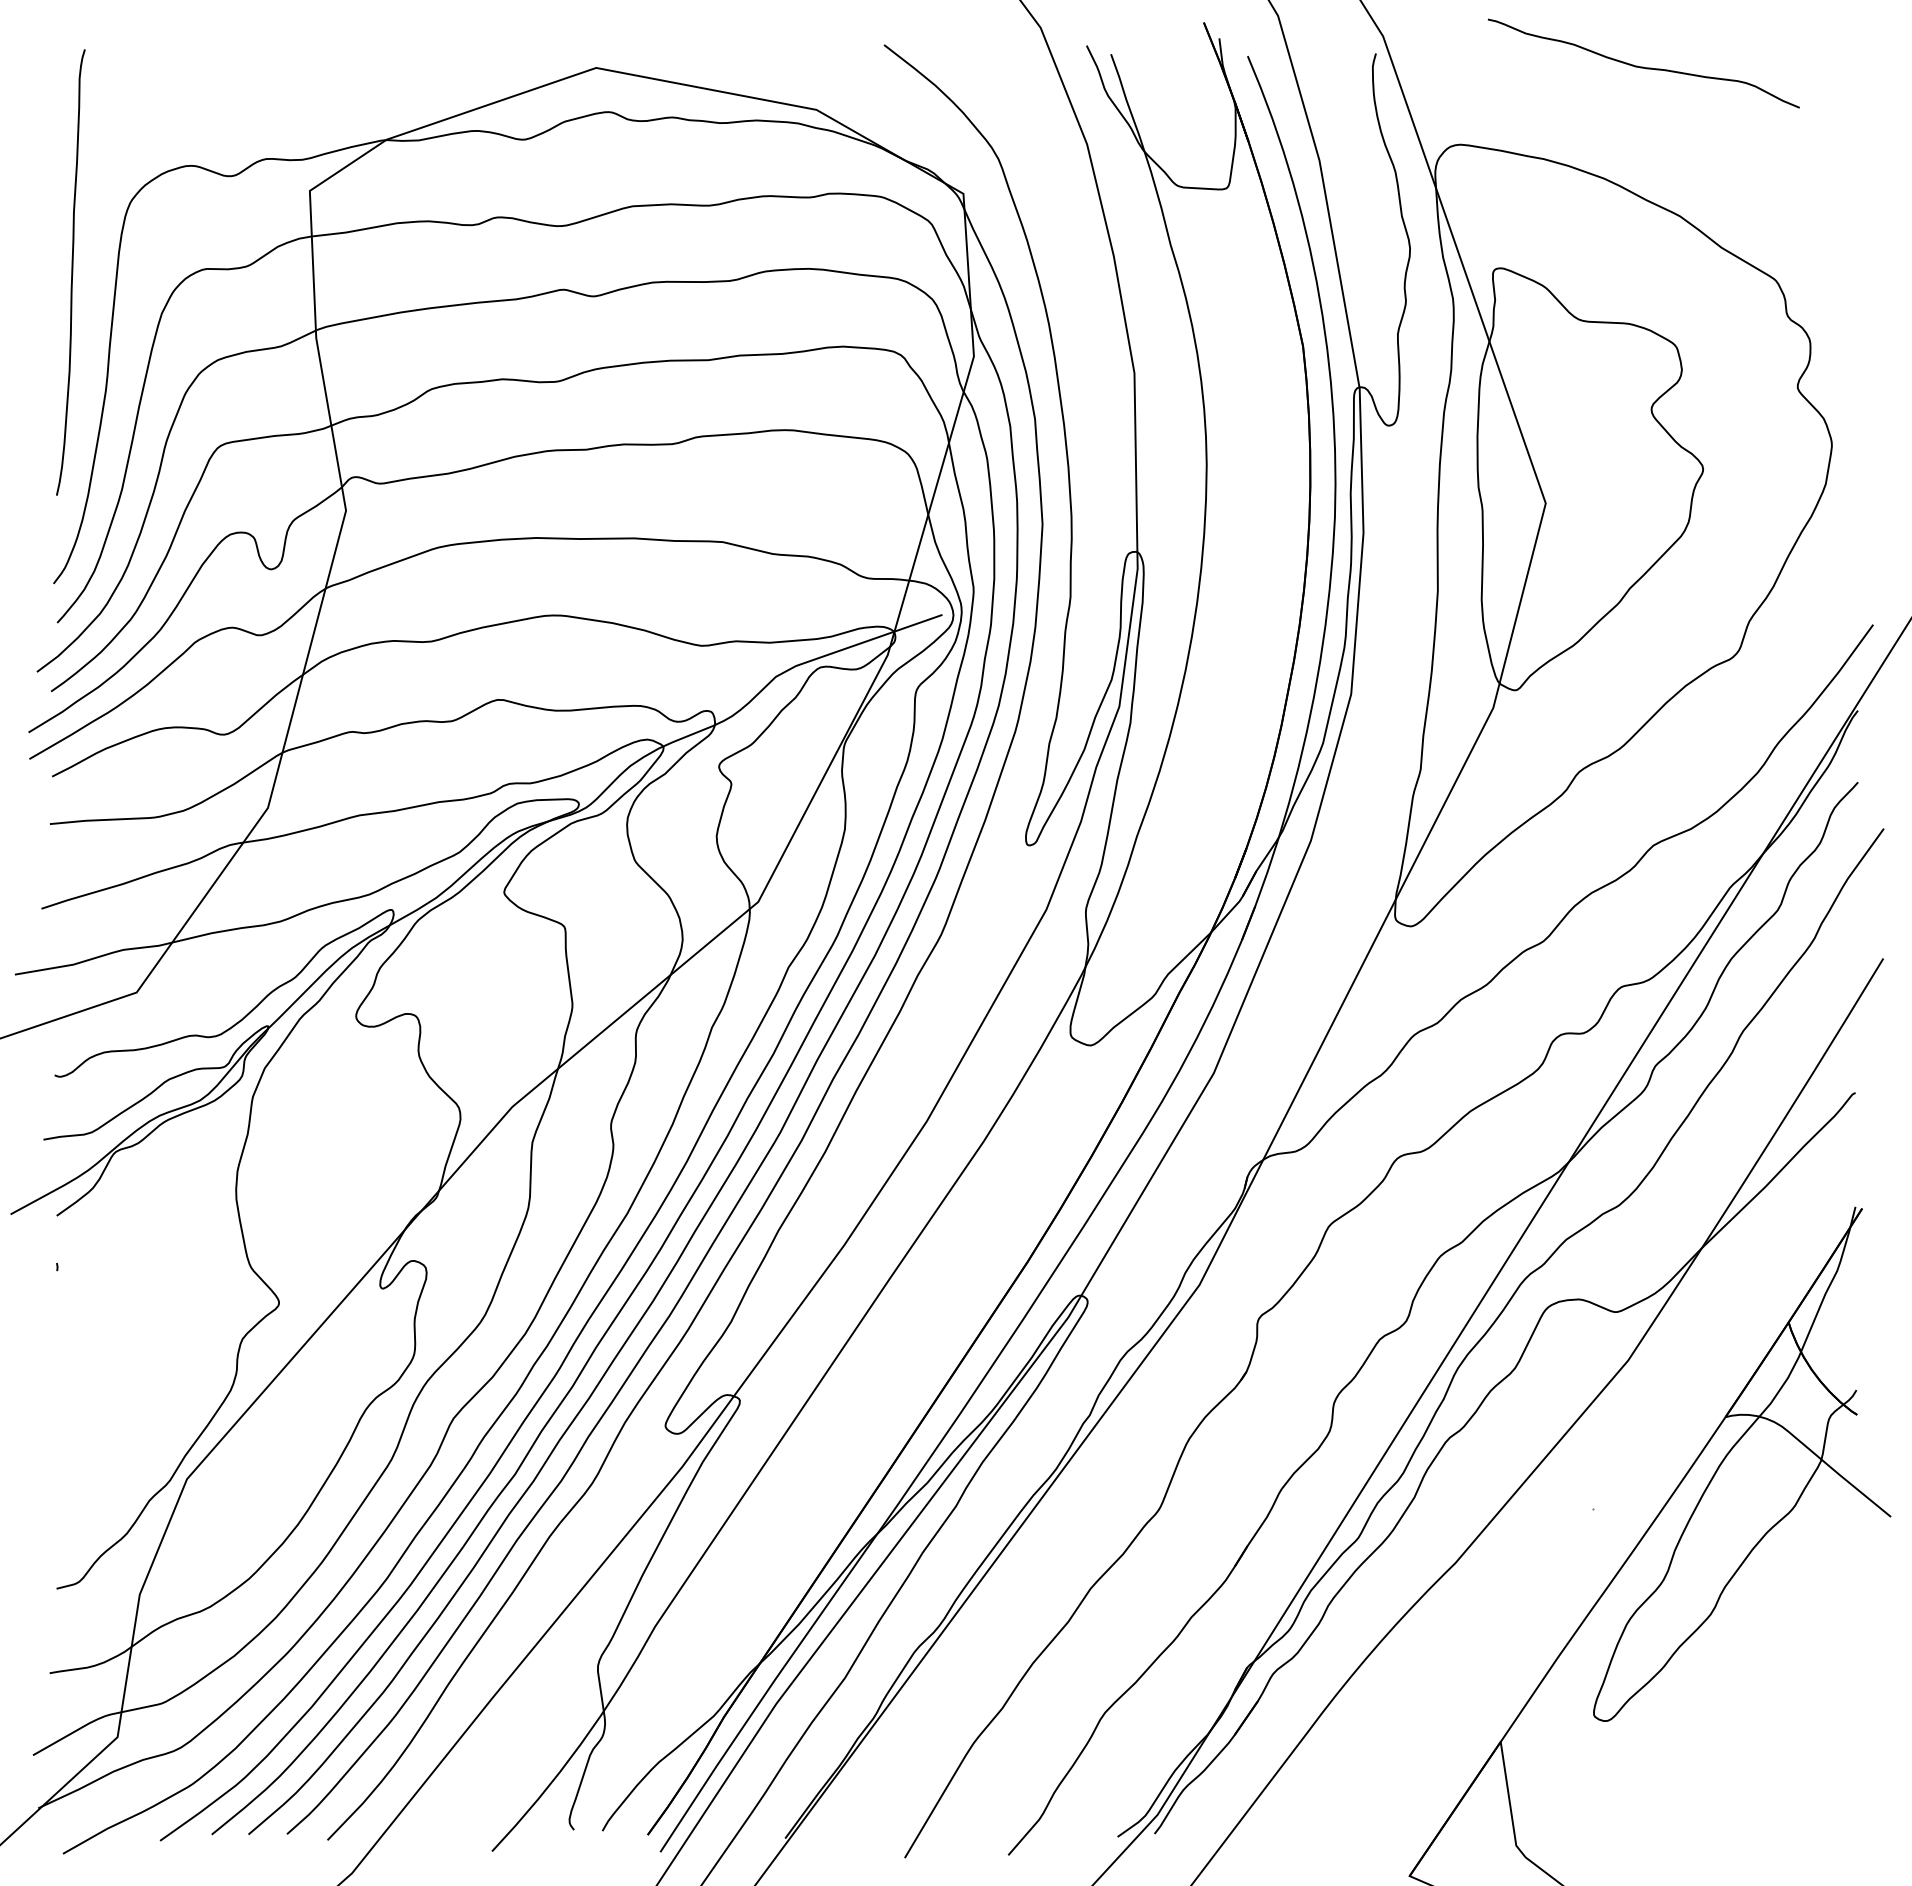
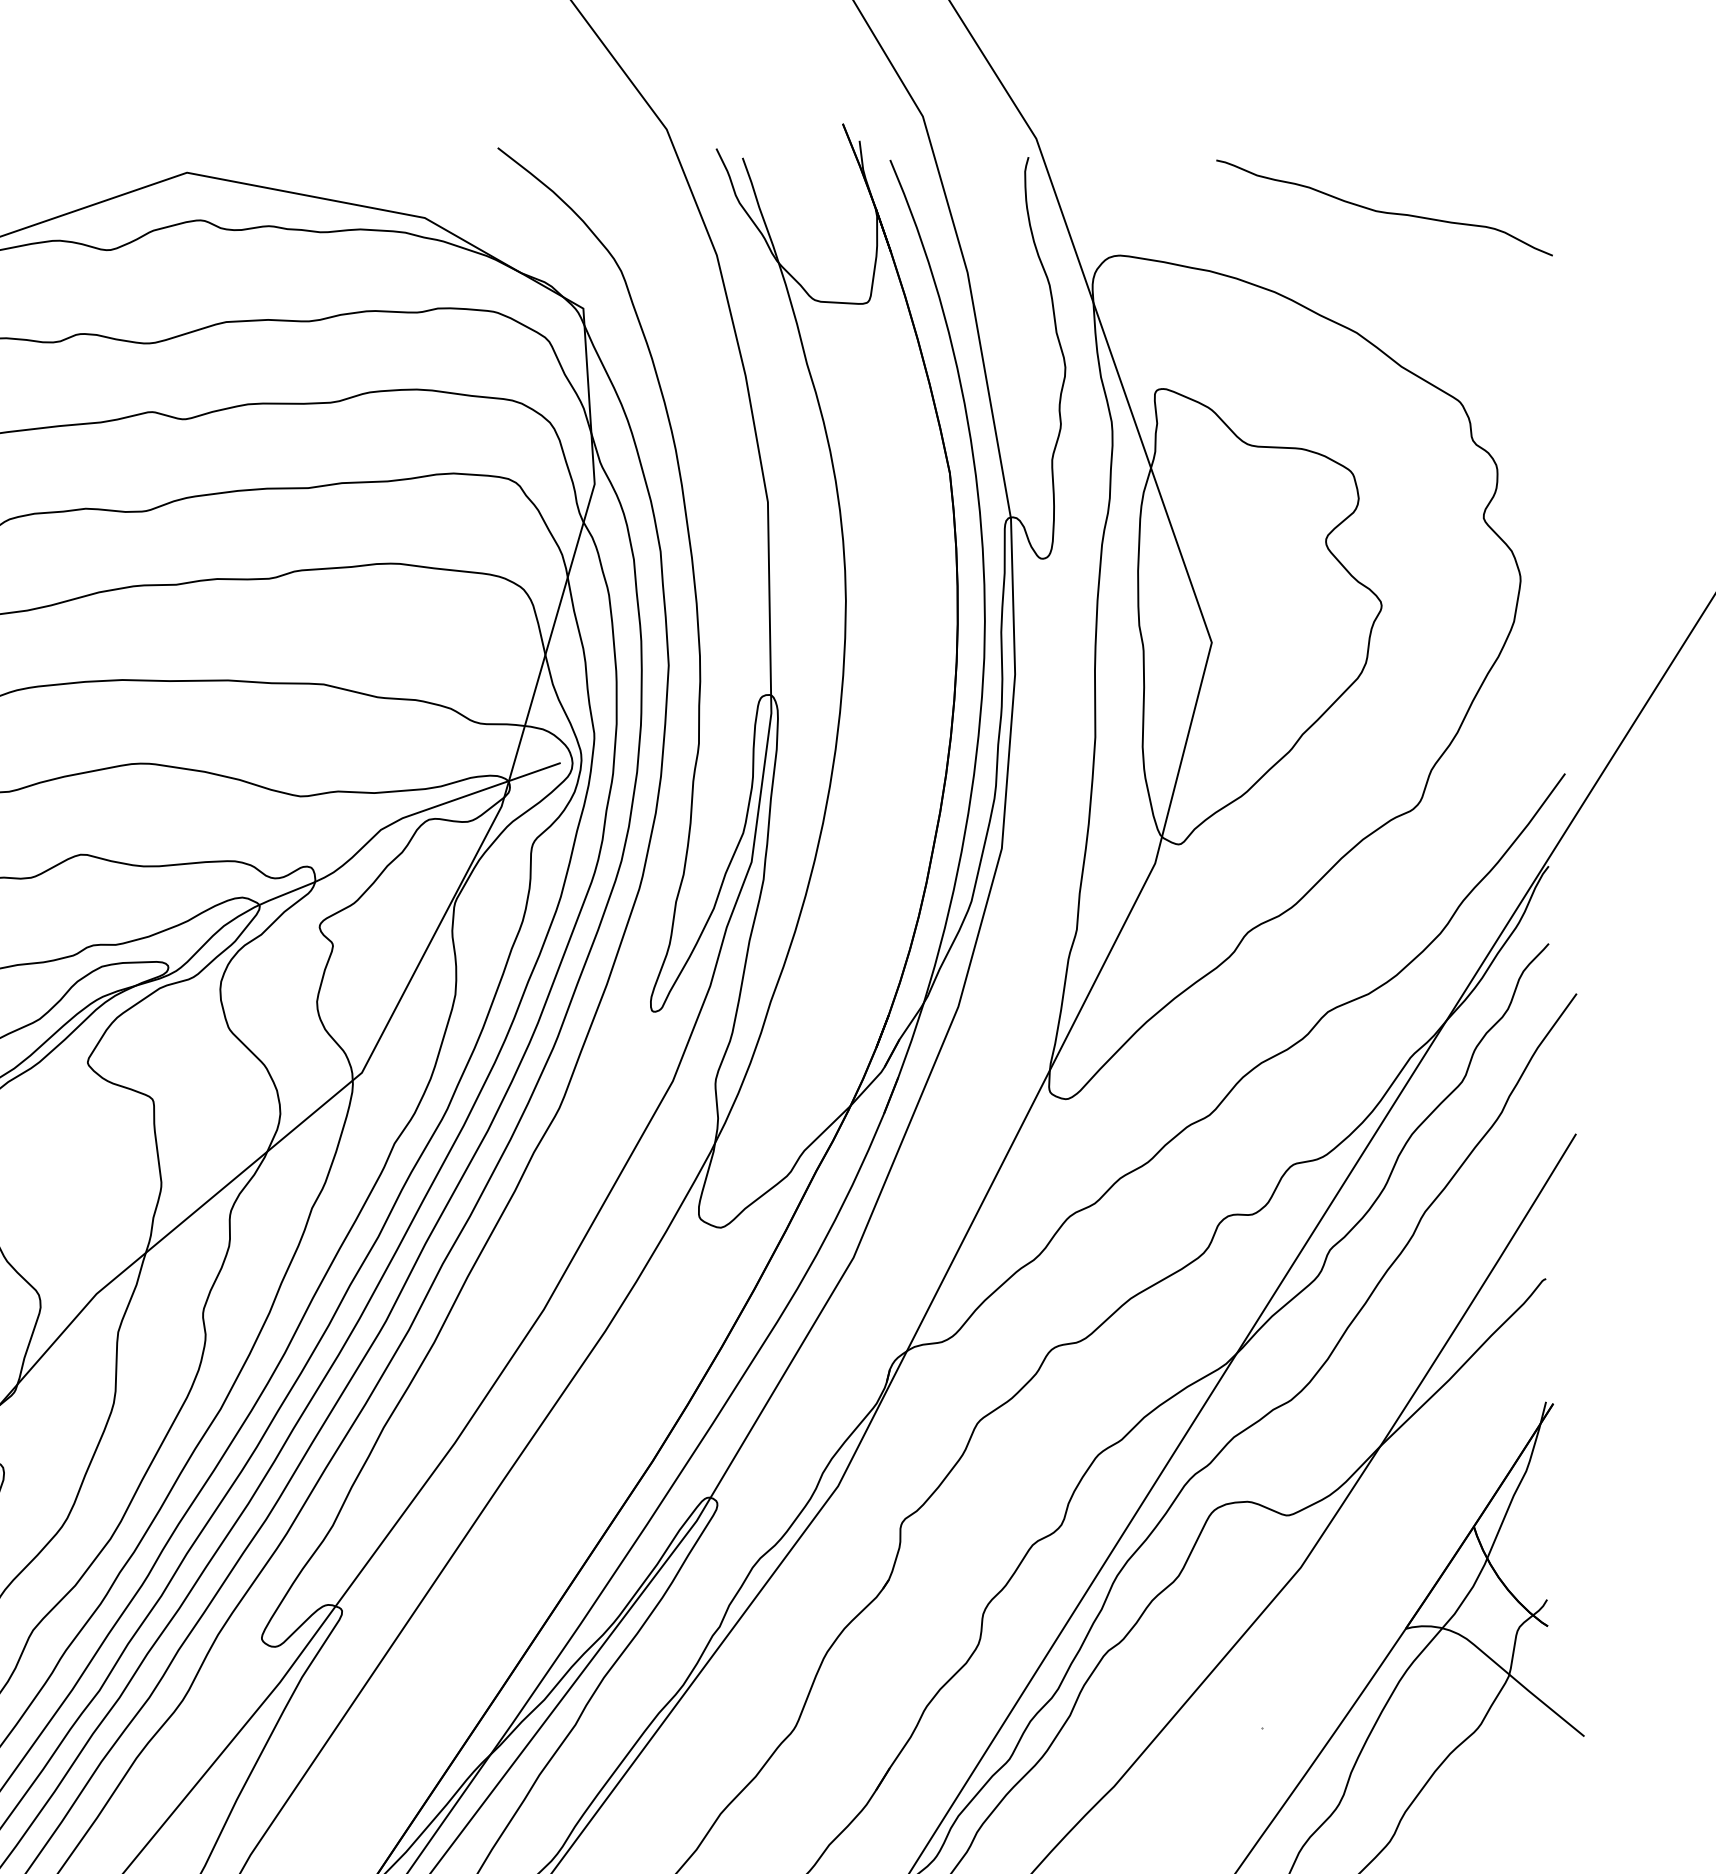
curve: (1643, 66) -> (1384, 211), moved

